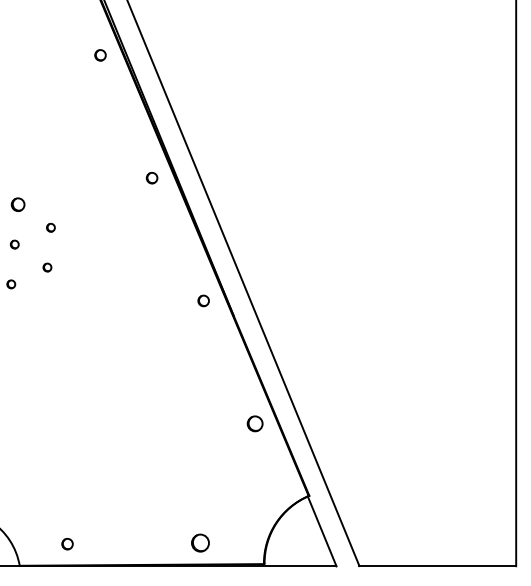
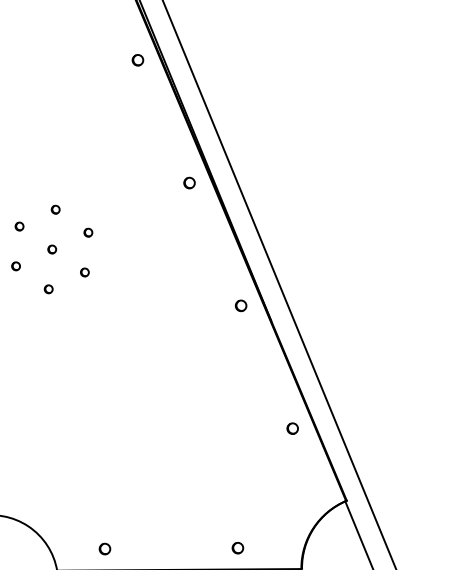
part: (18, 204) -> (55, 209), size x0.62
circle: (255, 423) -> (292, 428), size x0.71
circle: (200, 543) -> (237, 548), size x0.62

